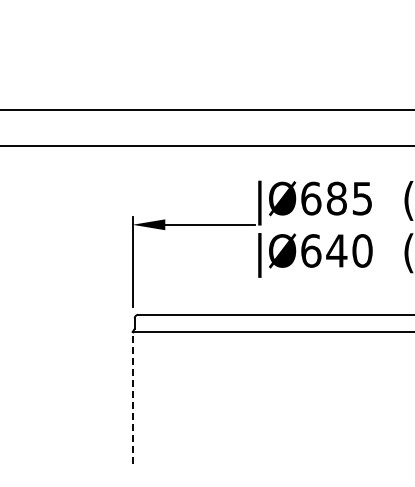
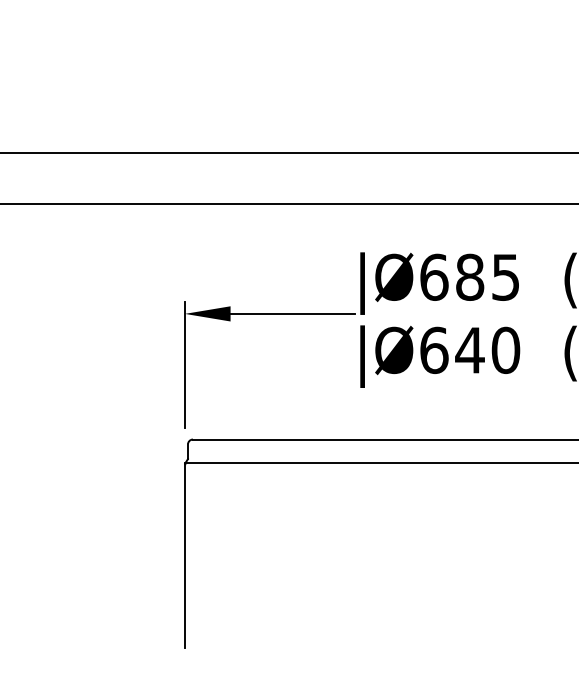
line: (132, 398) -> (184, 556), dashed -> solid

